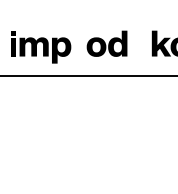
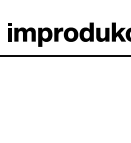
fill: (79, 46) -> (58, 34), added
fill: (139, 46) -> (102, 34), added

